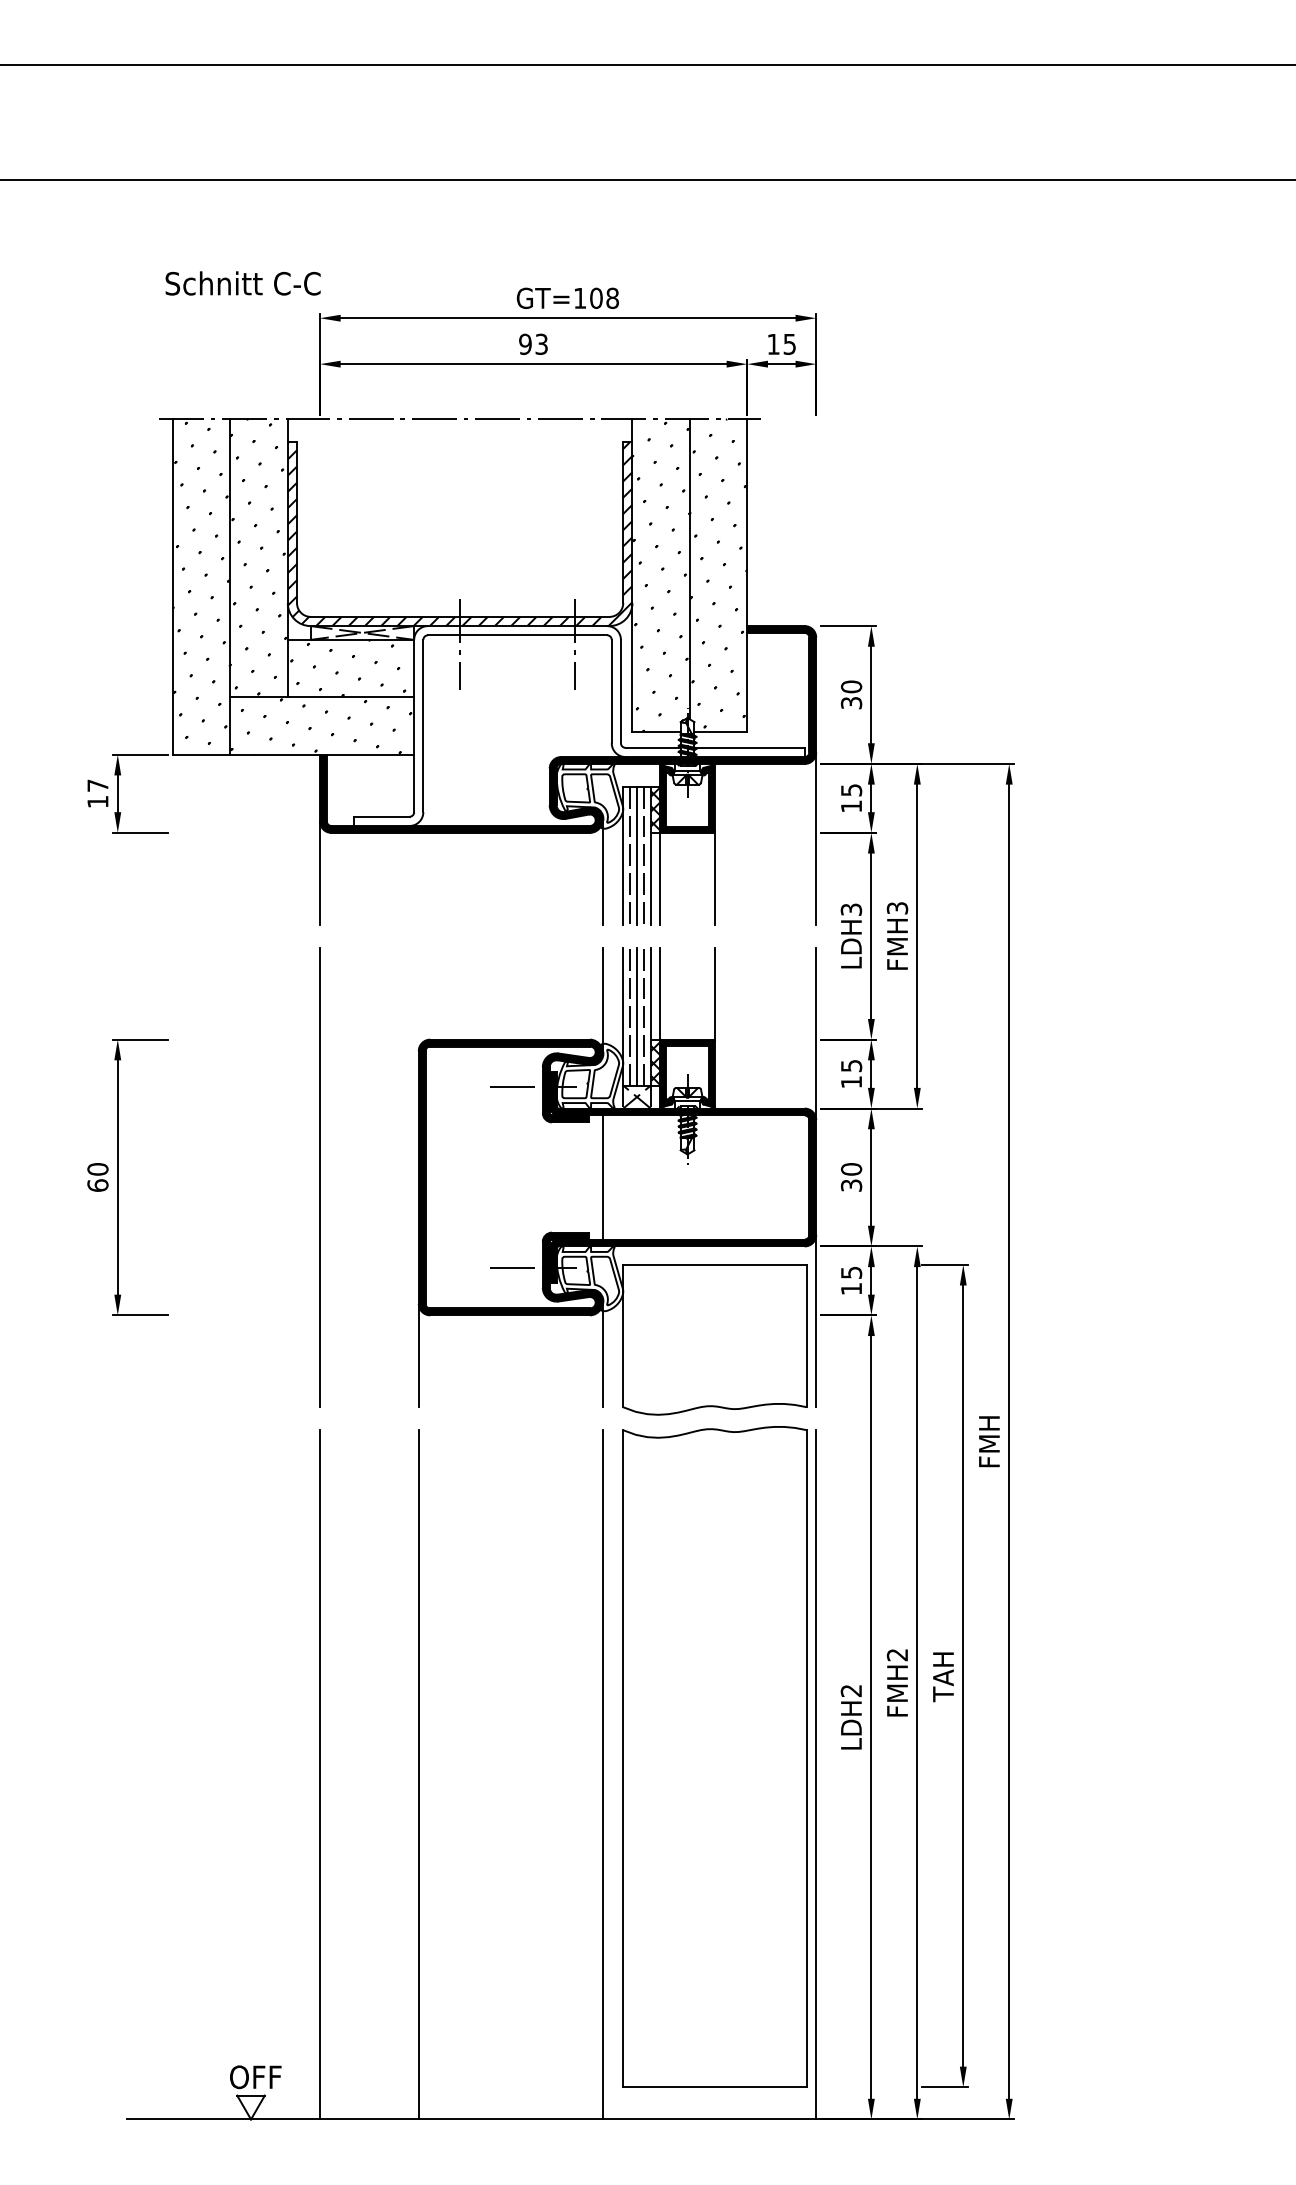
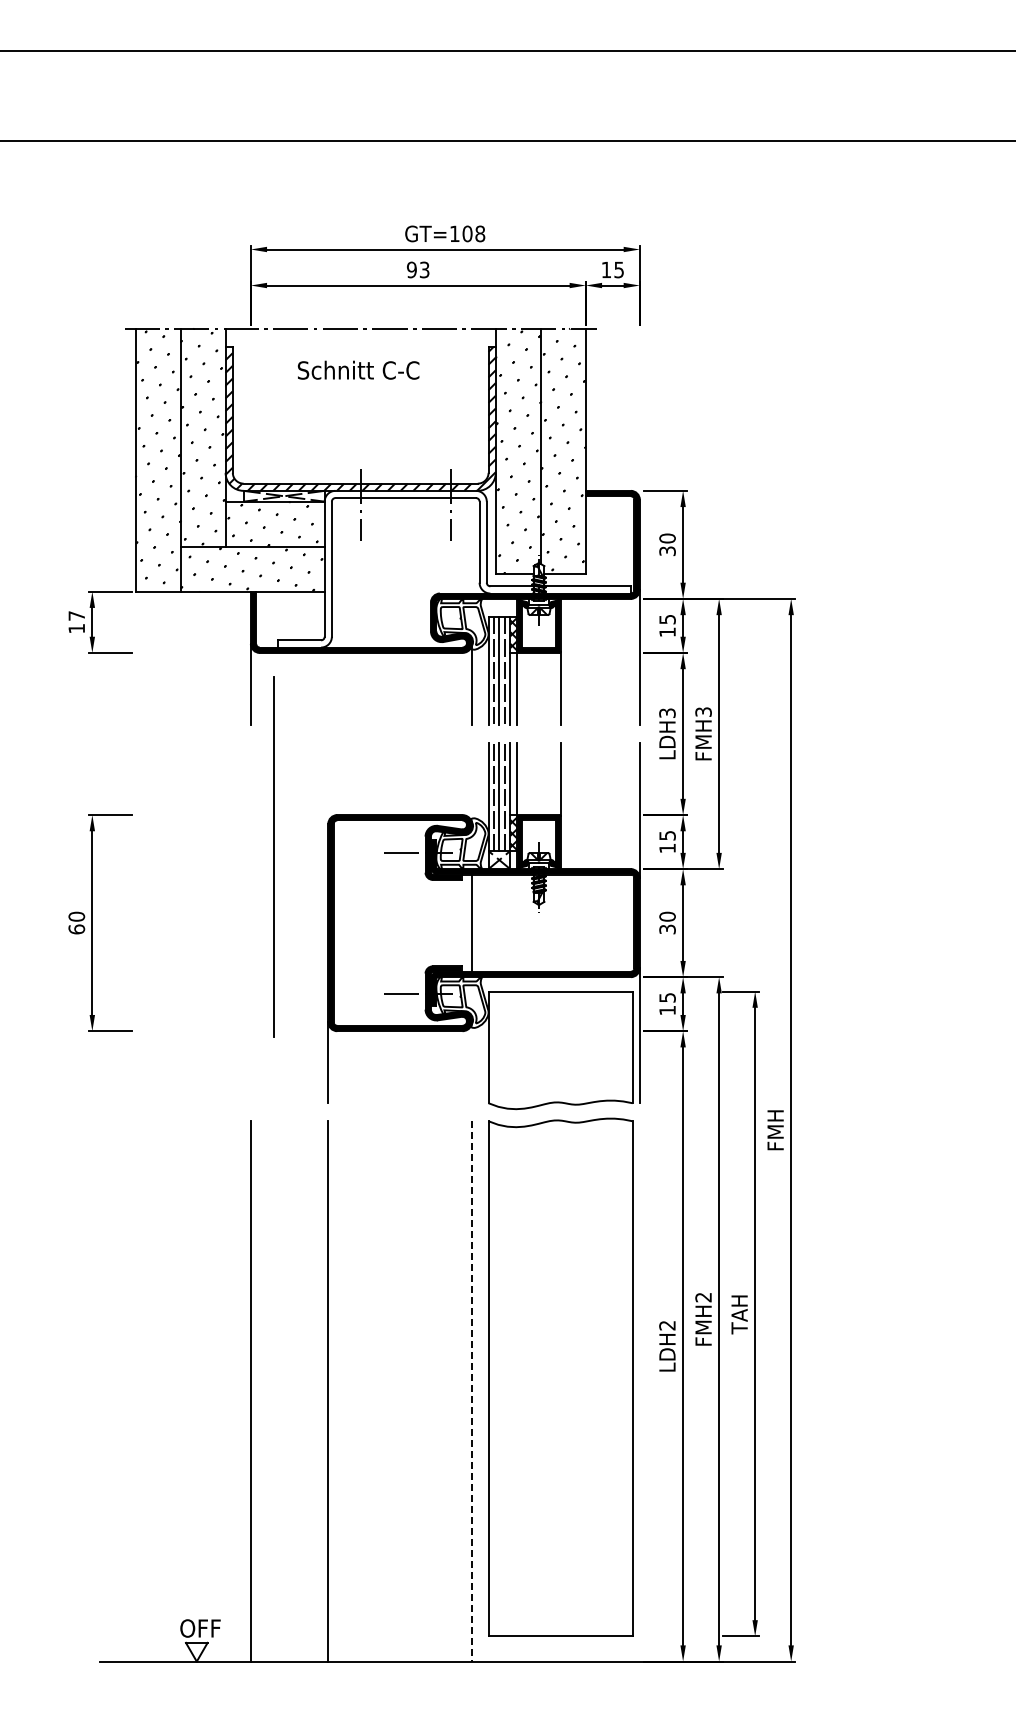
text: (242, 282) -> (358, 369), moved
line: (602, 999) -> (472, 783), removed
line: (319, 1176) -> (273, 856), moved
line: (602, 1355) -> (472, 1062), removed
line: (602, 1774) -> (472, 1391), solid -> dashed
line: (815, 1774) -> (639, 1391), removed

